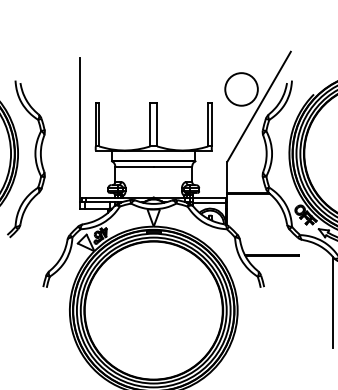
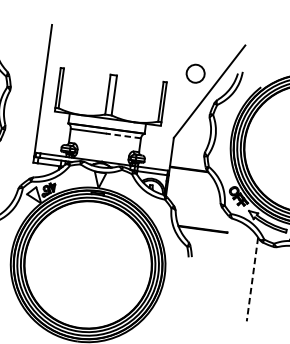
circle: (241, 89) -> (195, 73), size x0.6
line: (172, 166) -> (123, 135), solid -> dashed
line: (332, 302) -> (252, 279), solid -> dashed

